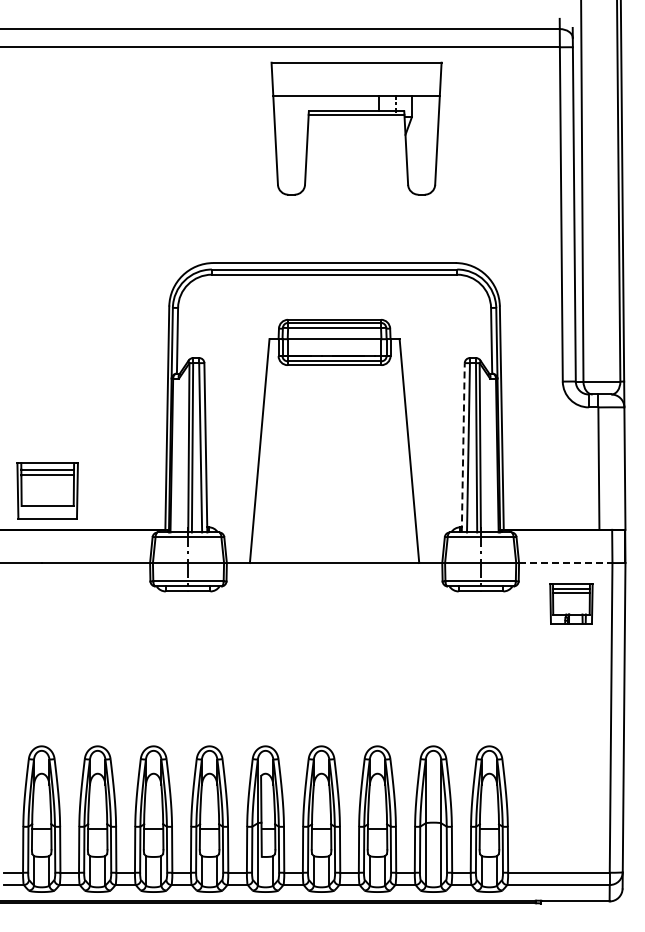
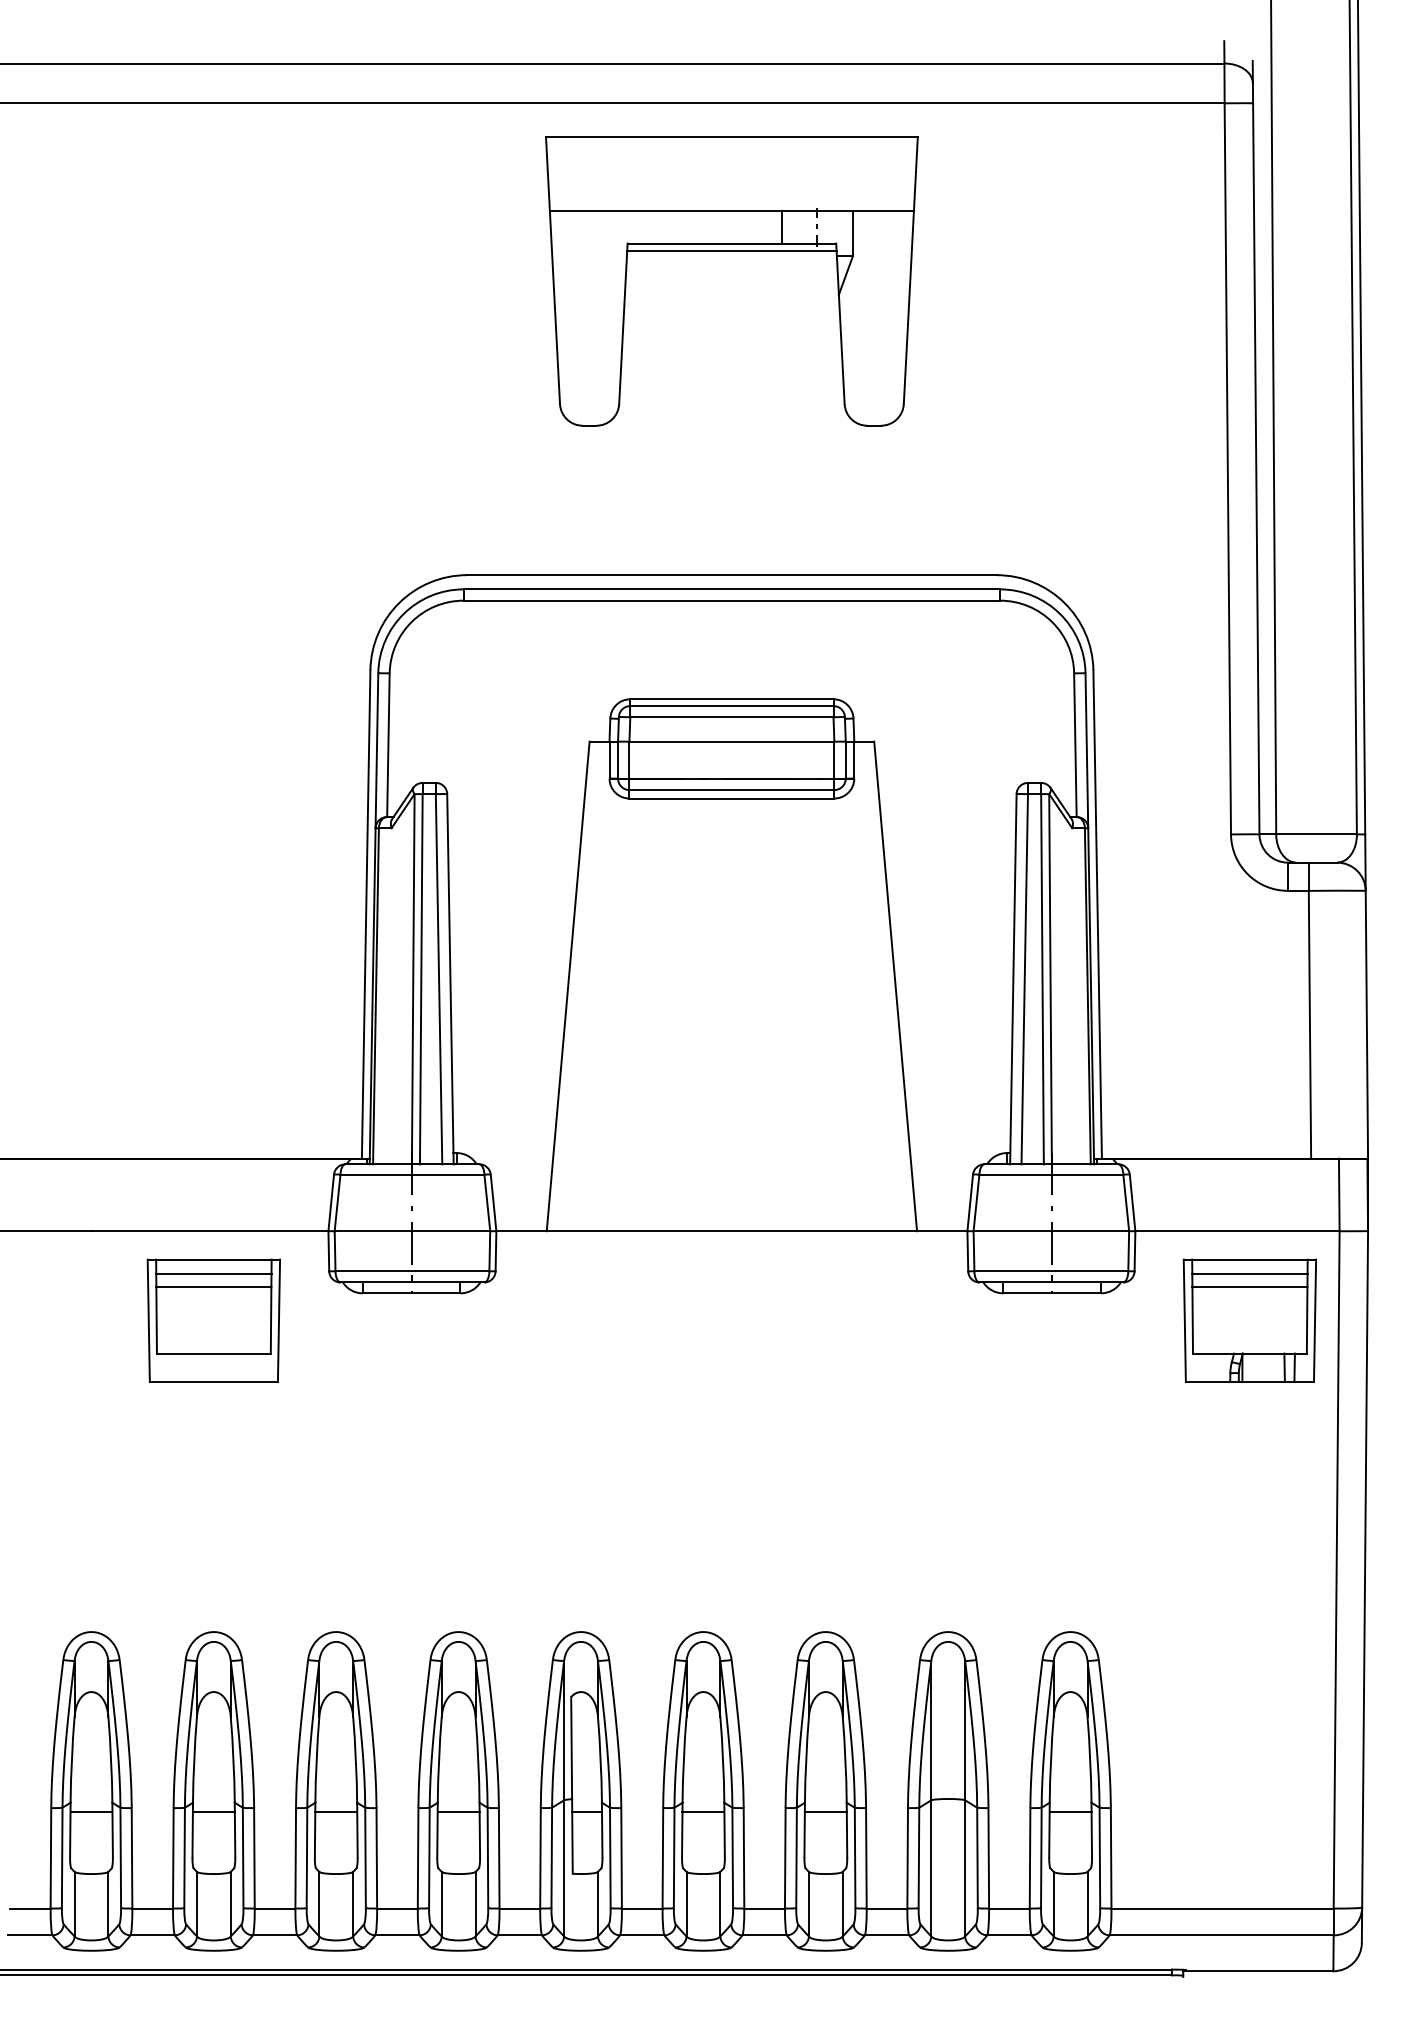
part: (356, 115) -> (731, 252), moved
line: (463, 447) -> (1013, 978), dashed -> solid
part: (47, 490) -> (213, 1319), moved
line: (565, 563) -> (1236, 1232), dashed -> solid
part: (571, 603) -> (1250, 1319), size x1.43

